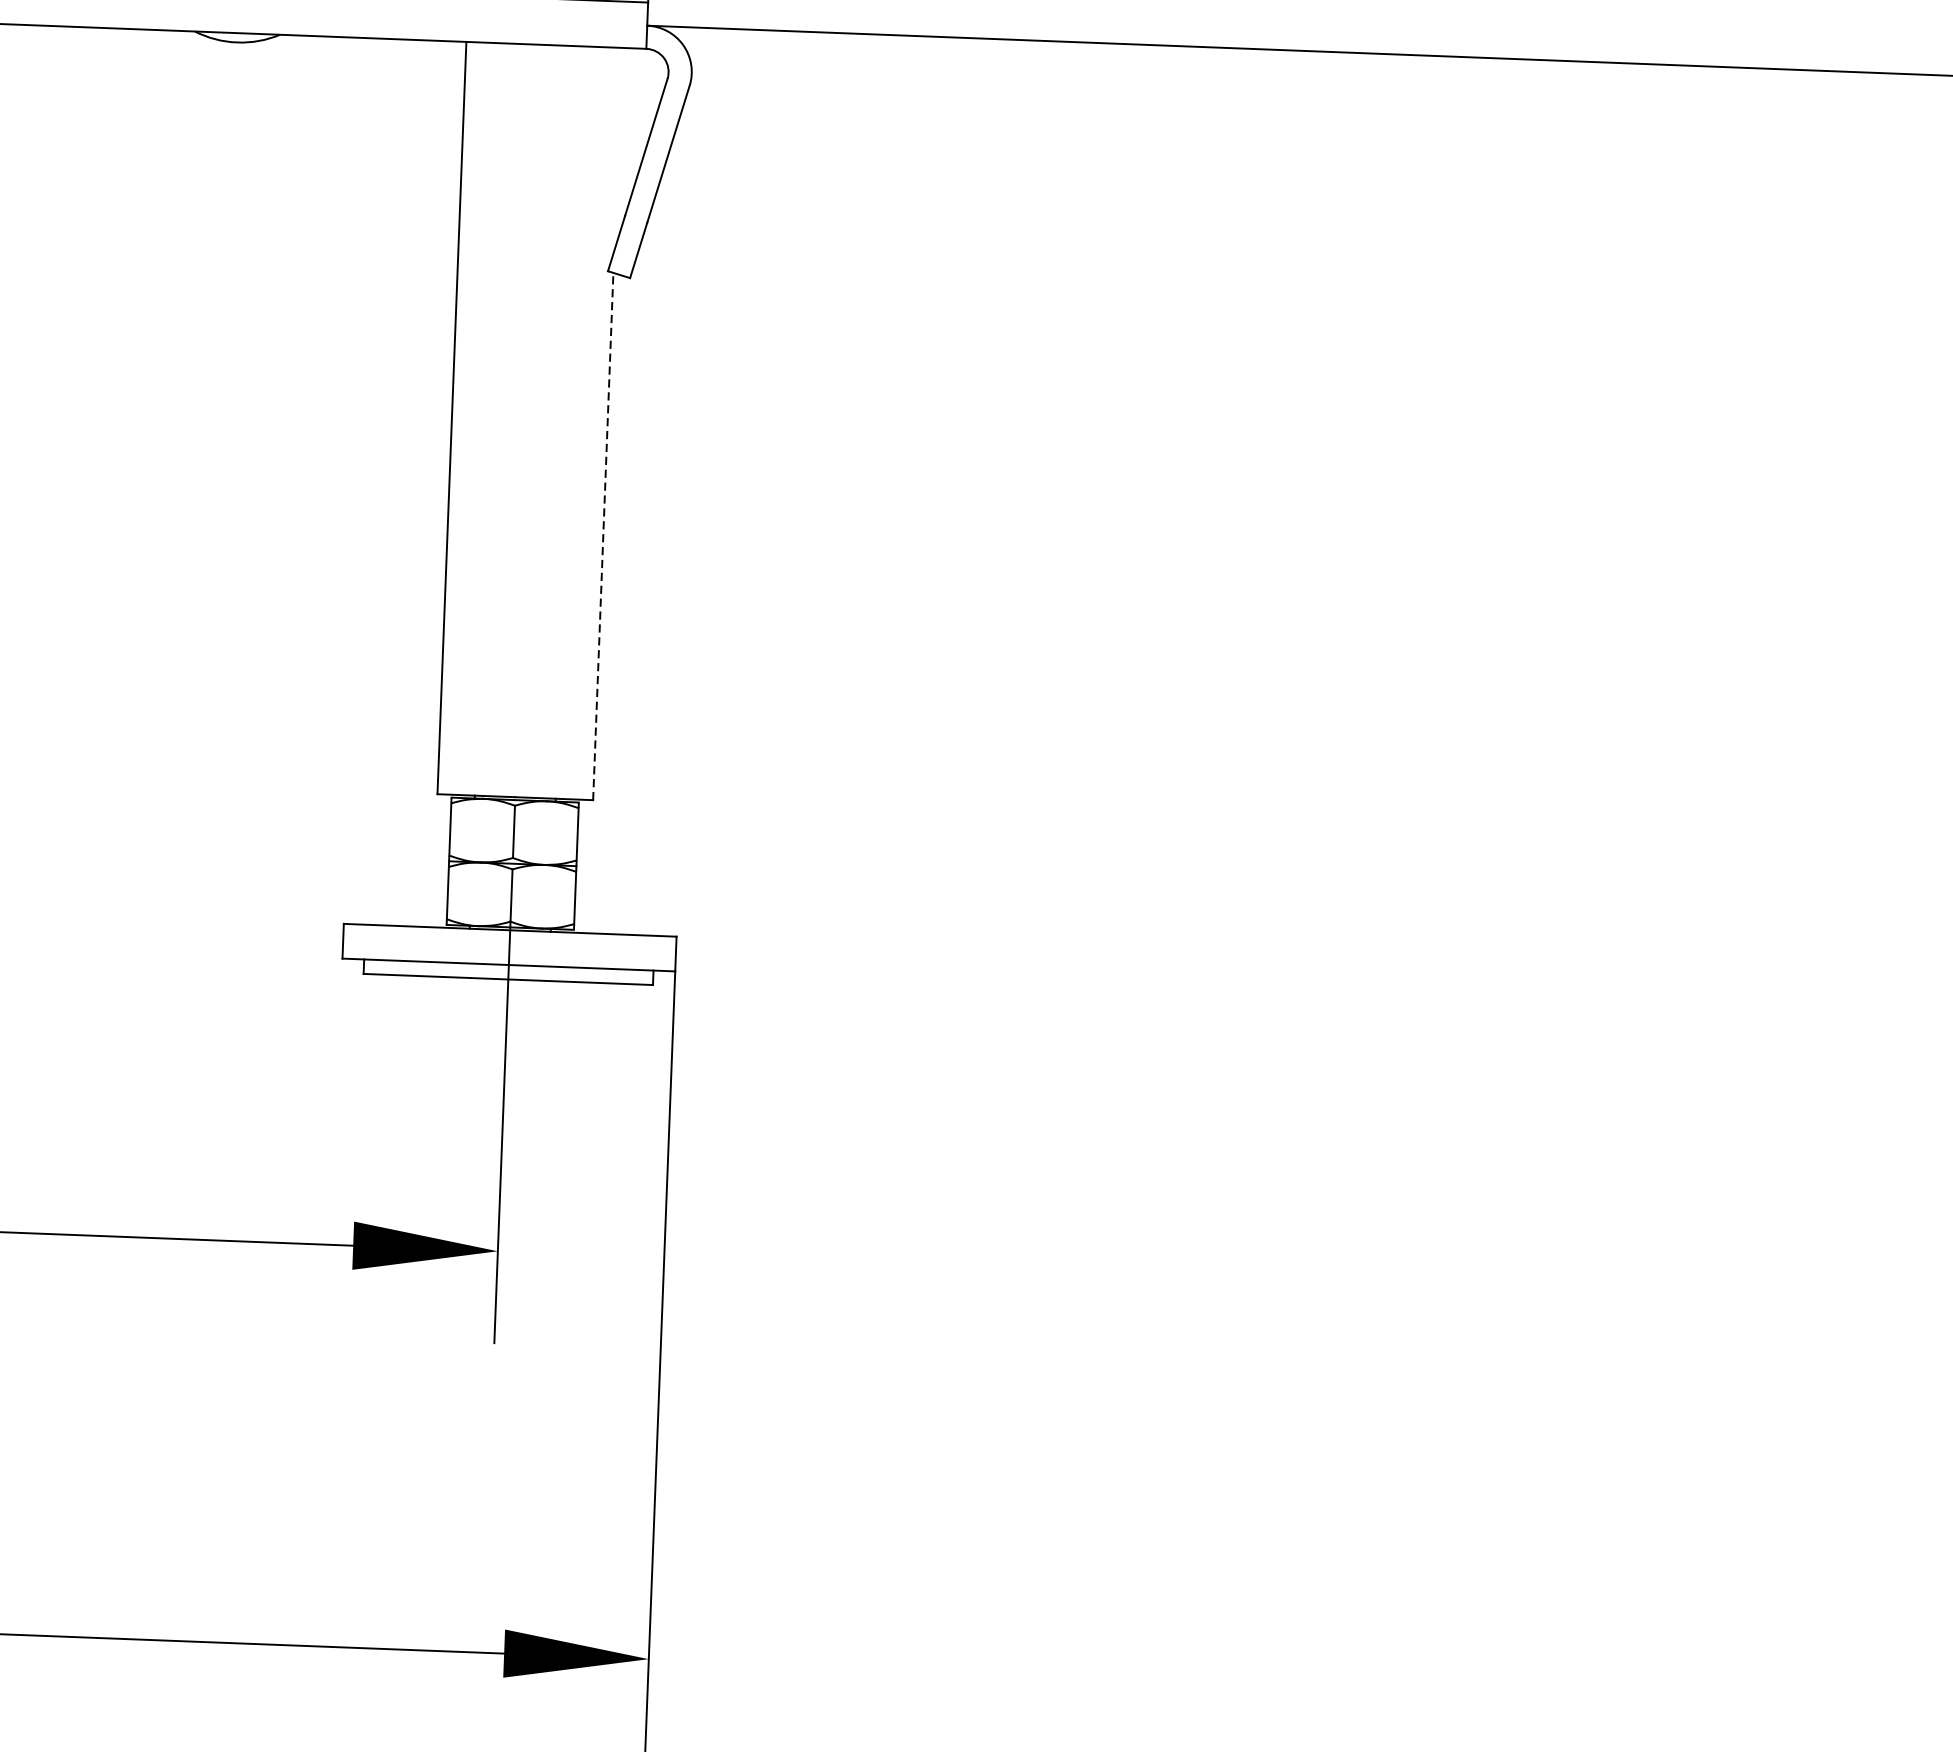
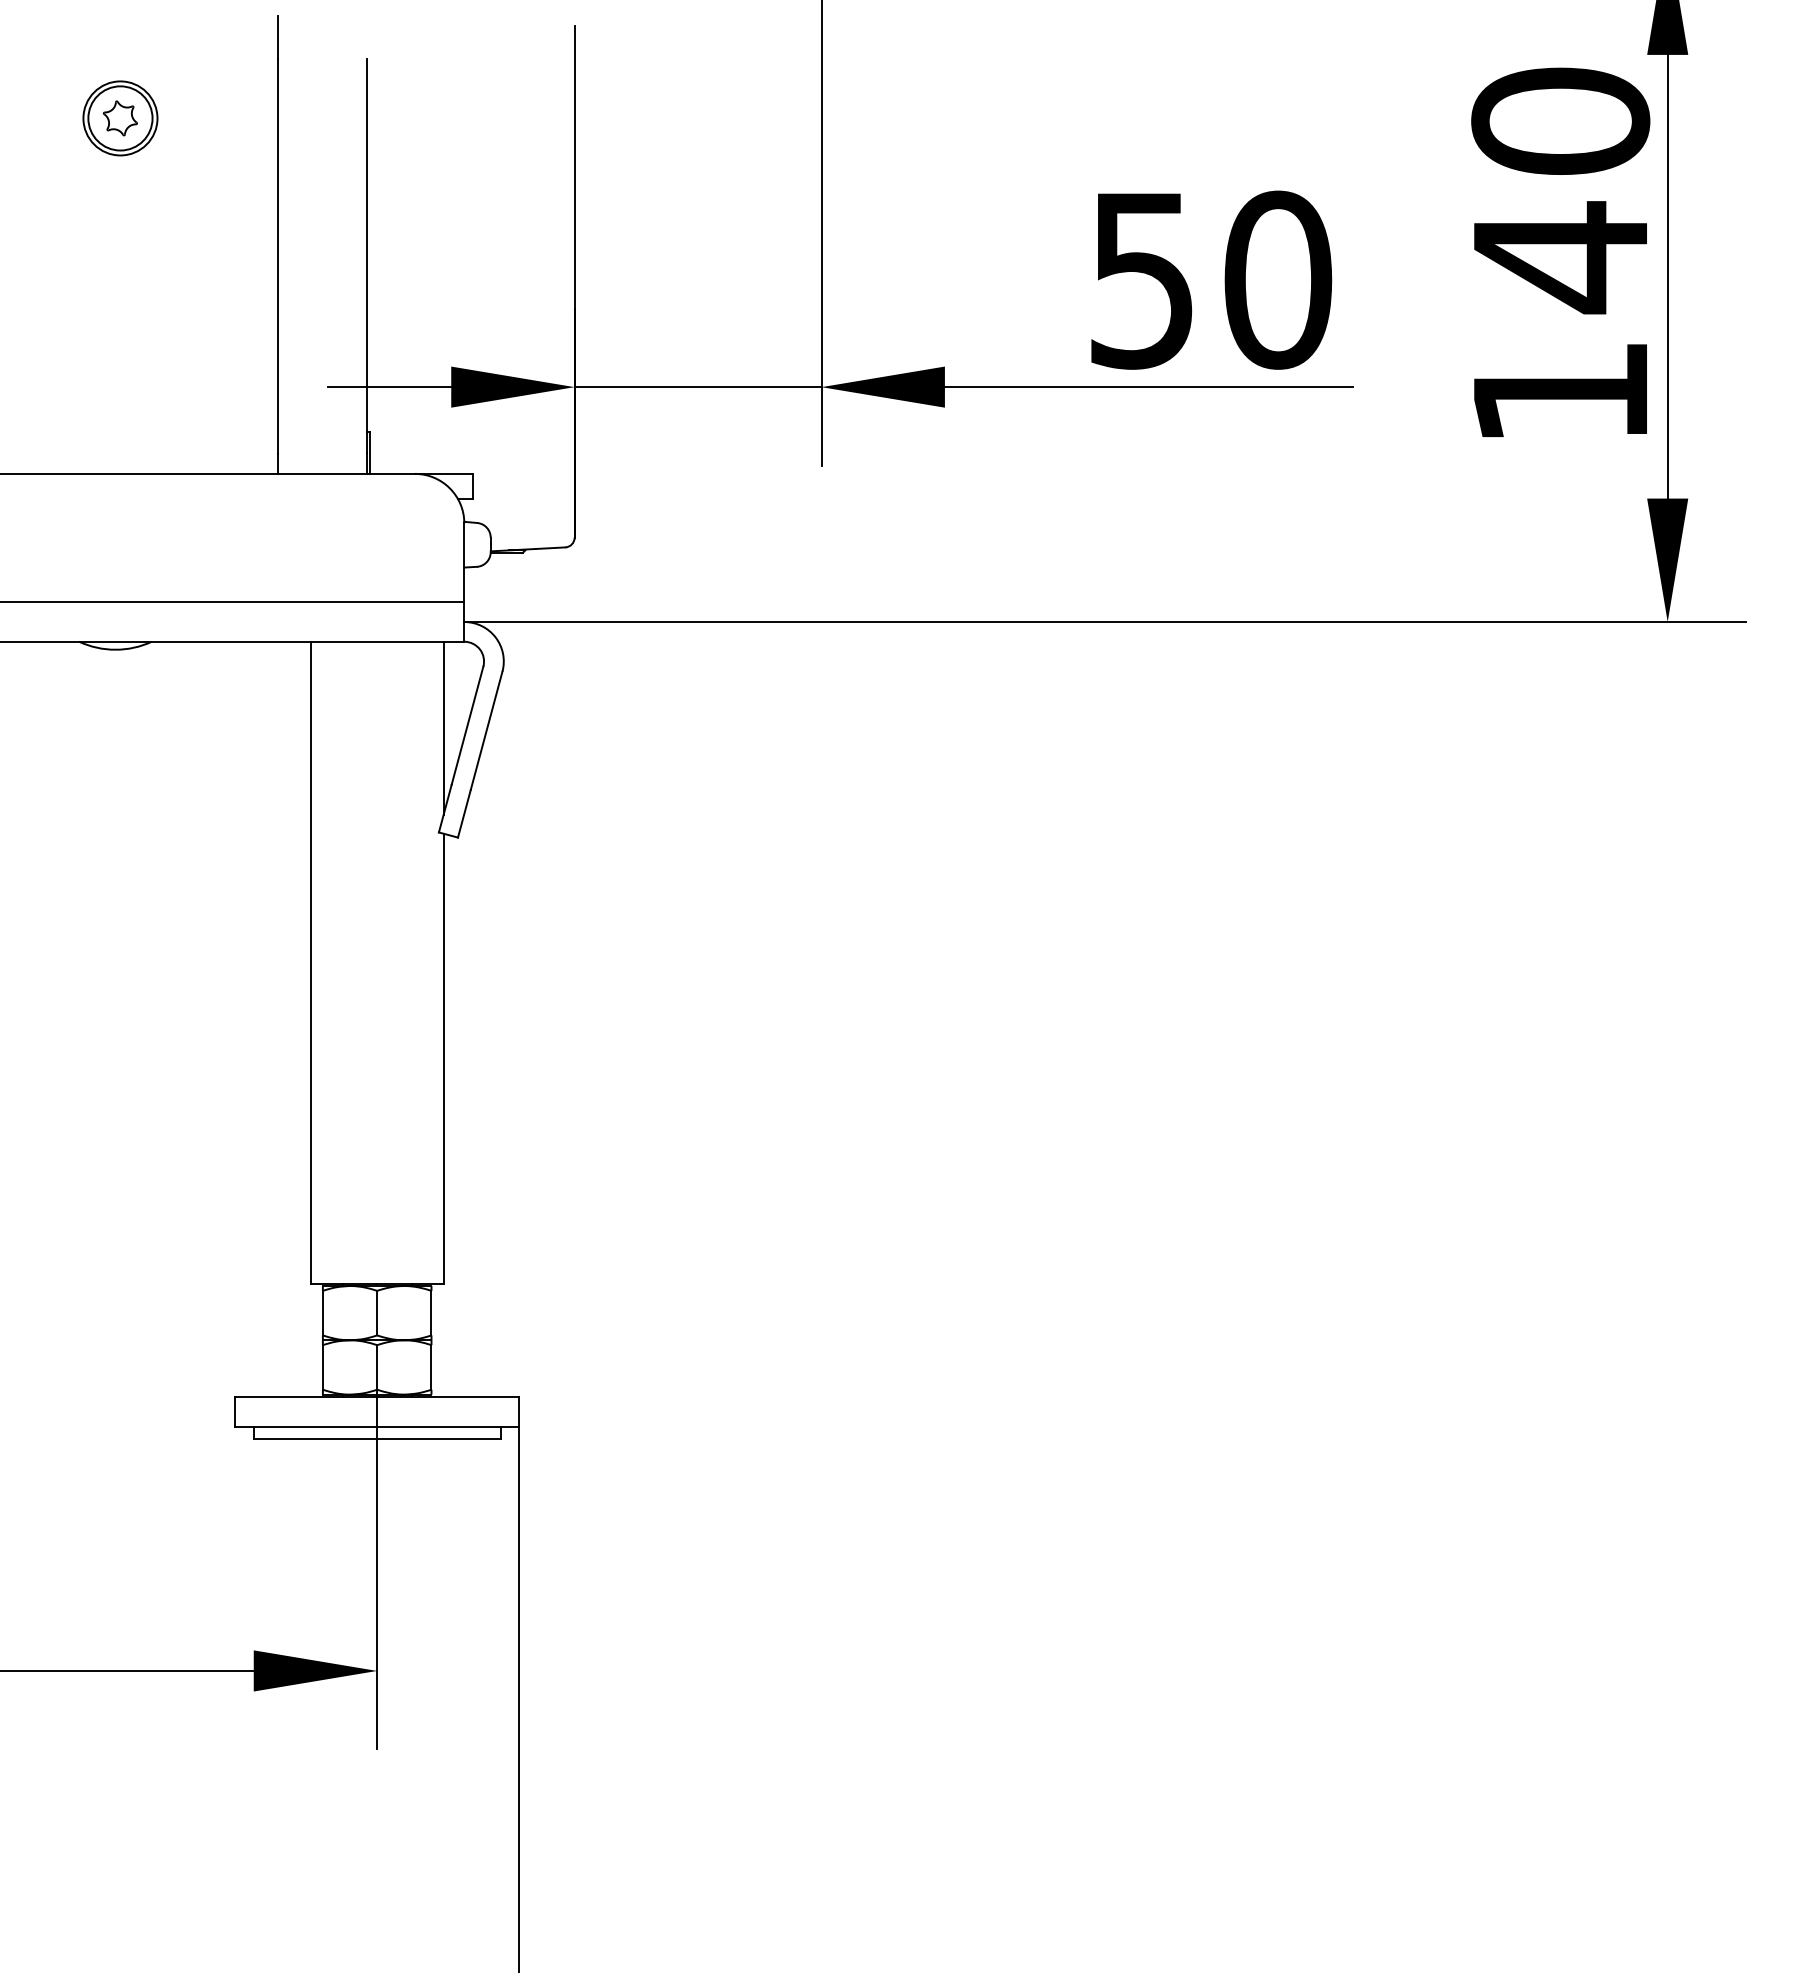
line: (618, 149) -> (443, 728), added
line: (603, 536) -> (443, 1058), dashed -> solid

